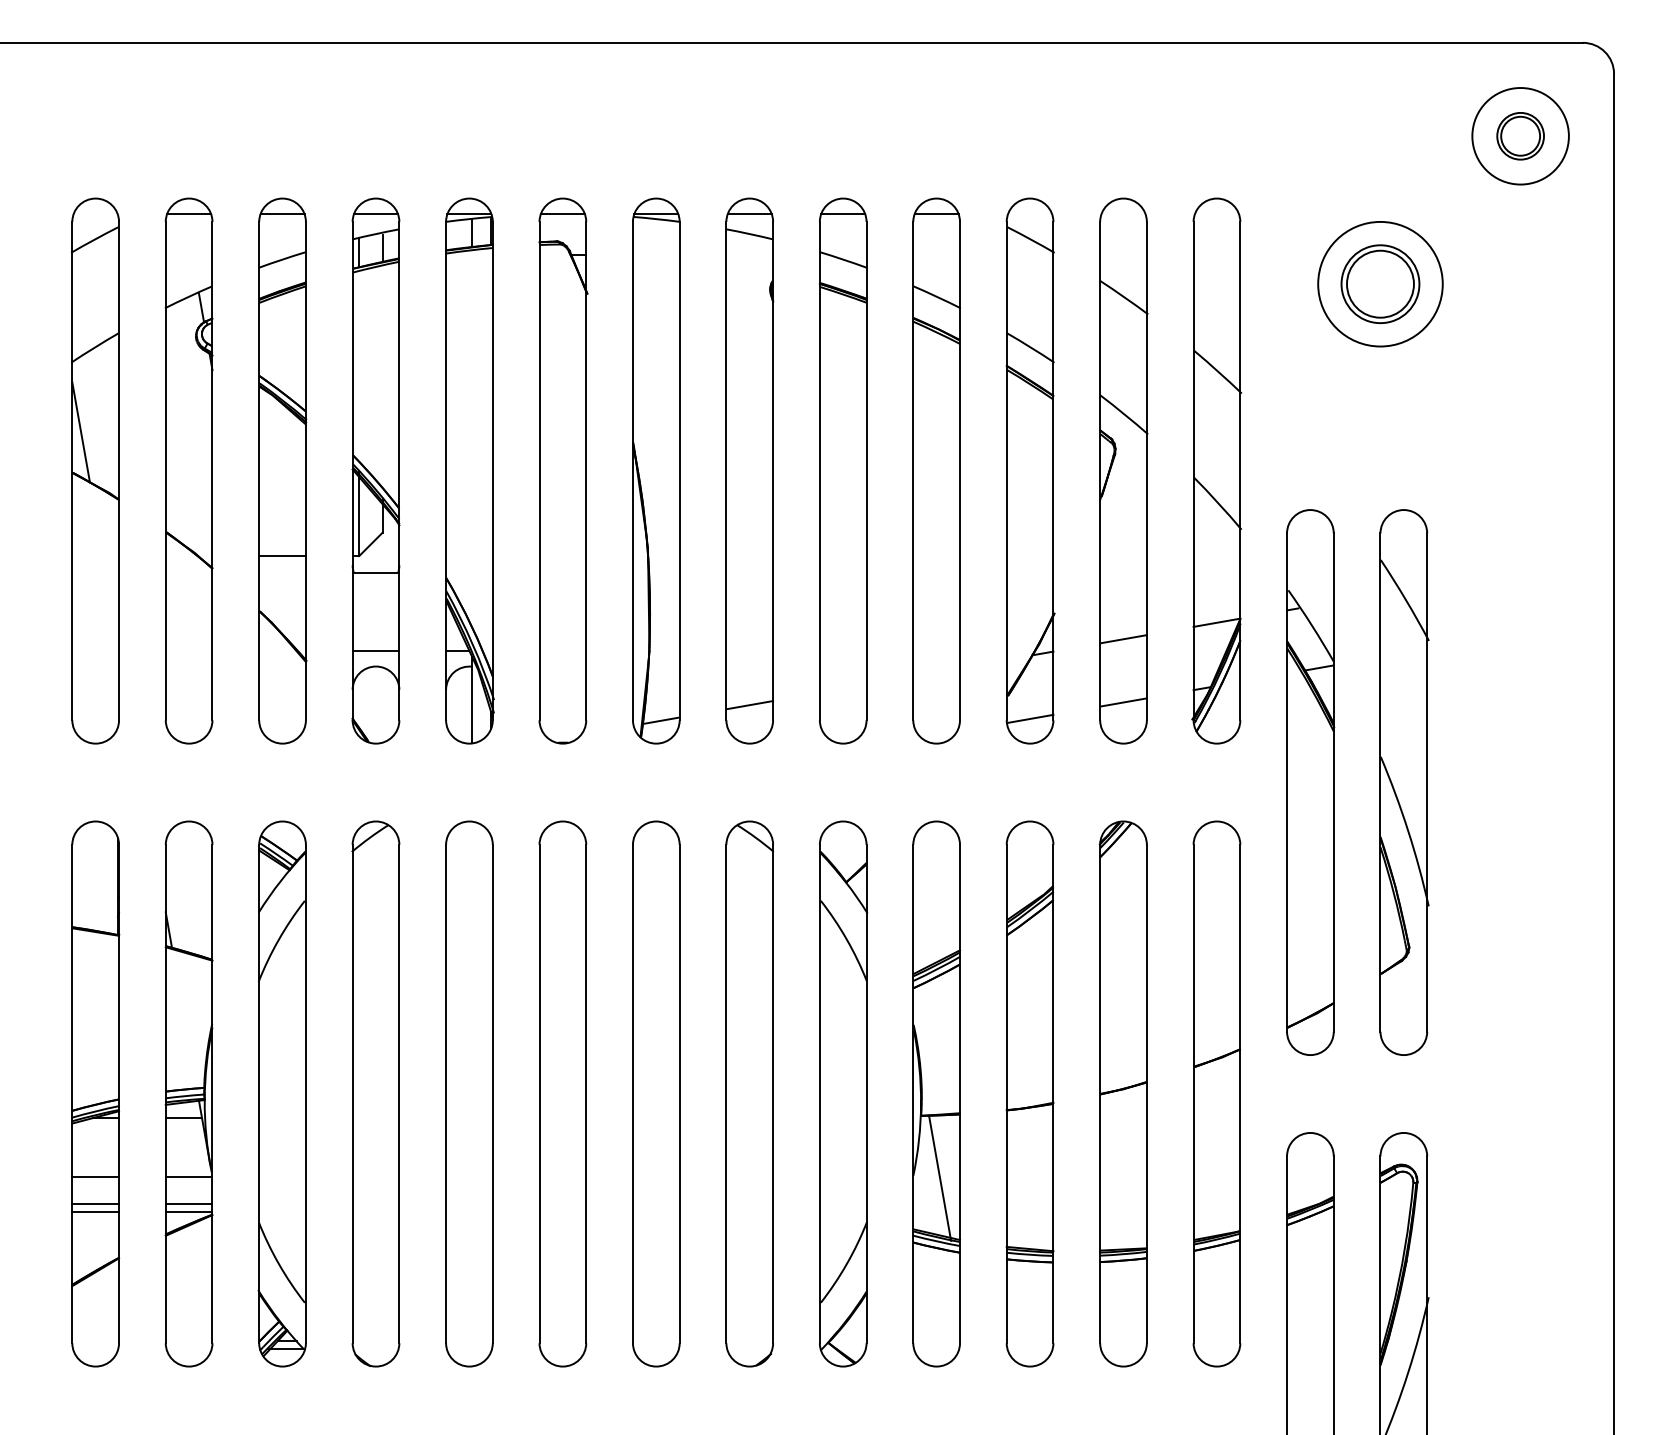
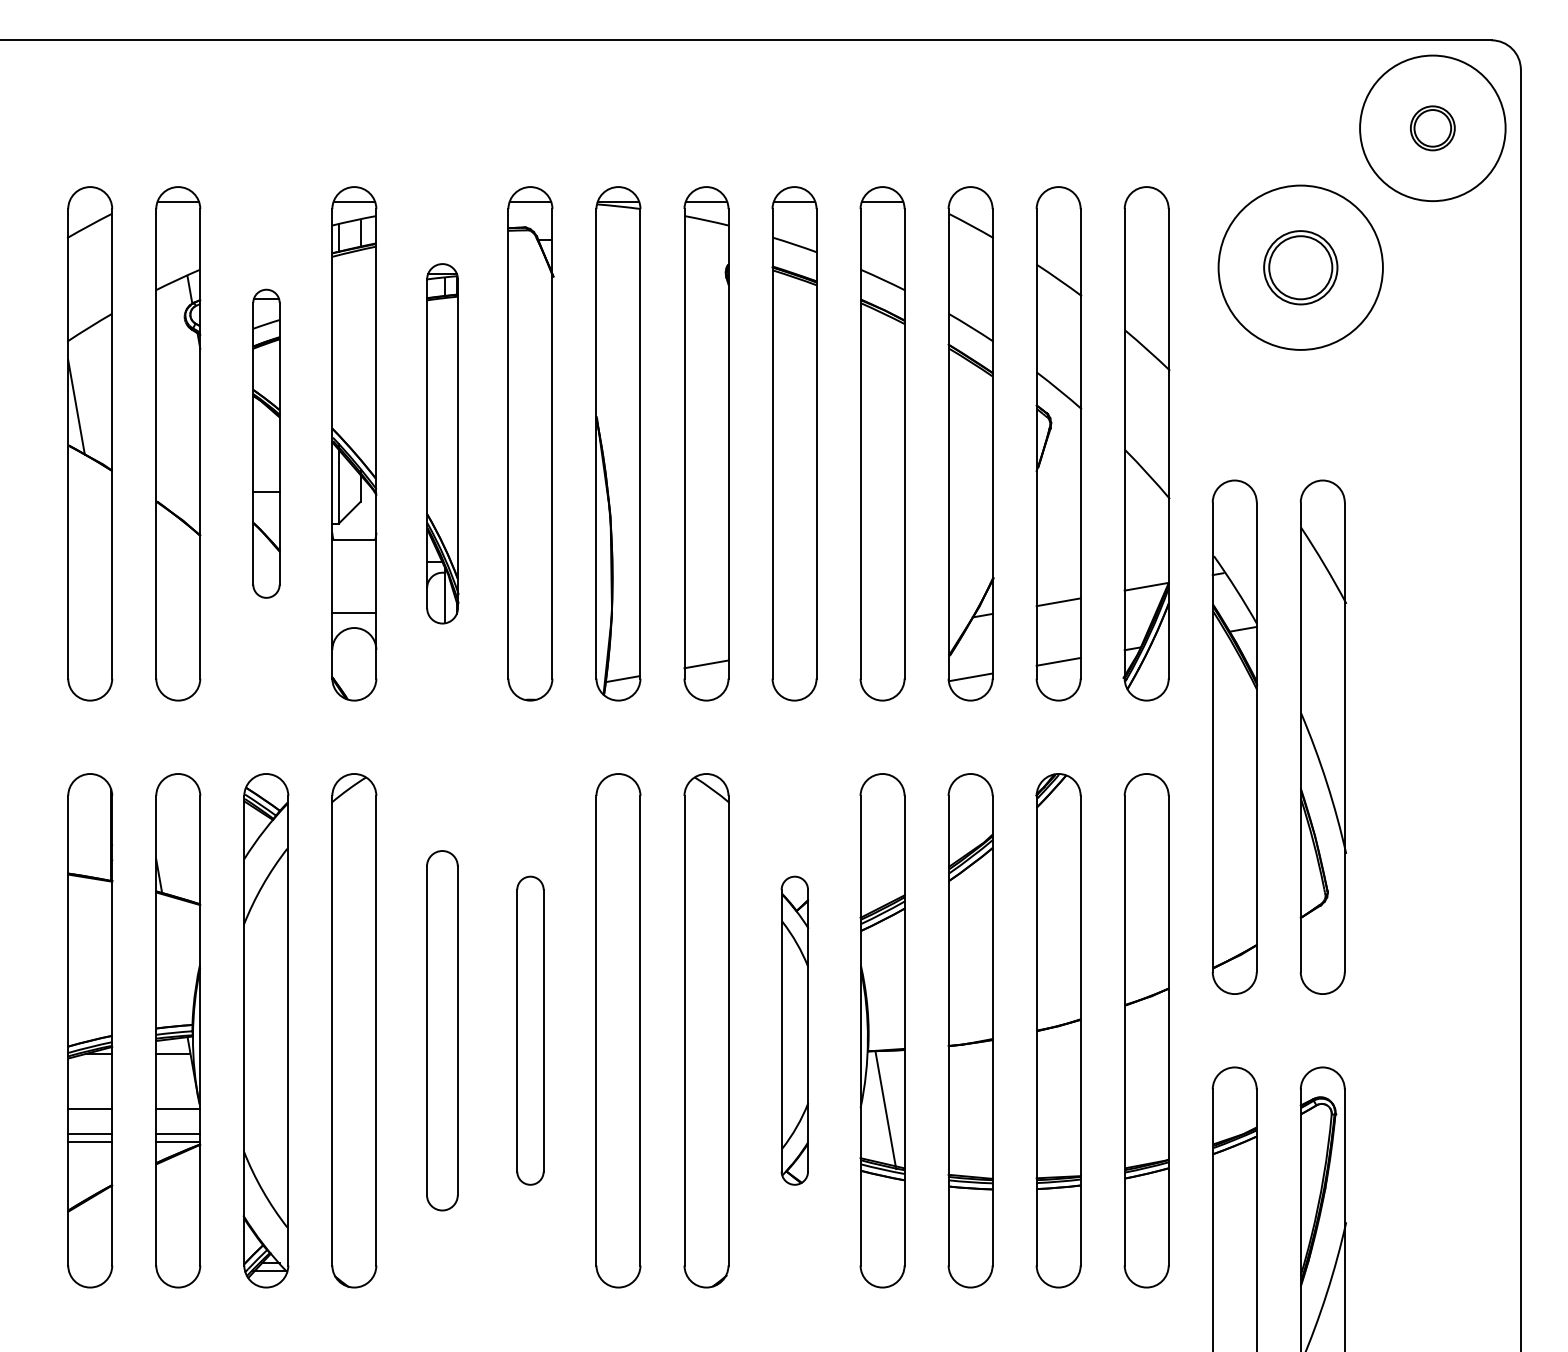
circle: (1520, 136) -> (1432, 128), size x1.6
circle: (1380, 283) -> (1300, 267), size x1.4
part: (282, 470) -> (266, 443), size x0.6
part: (469, 470) -> (442, 443), size x0.7
part: (469, 1093) -> (442, 1030), size x0.7
part: (562, 1093) -> (530, 1030), size x0.6
part: (843, 1093) -> (794, 1030), size x0.6

